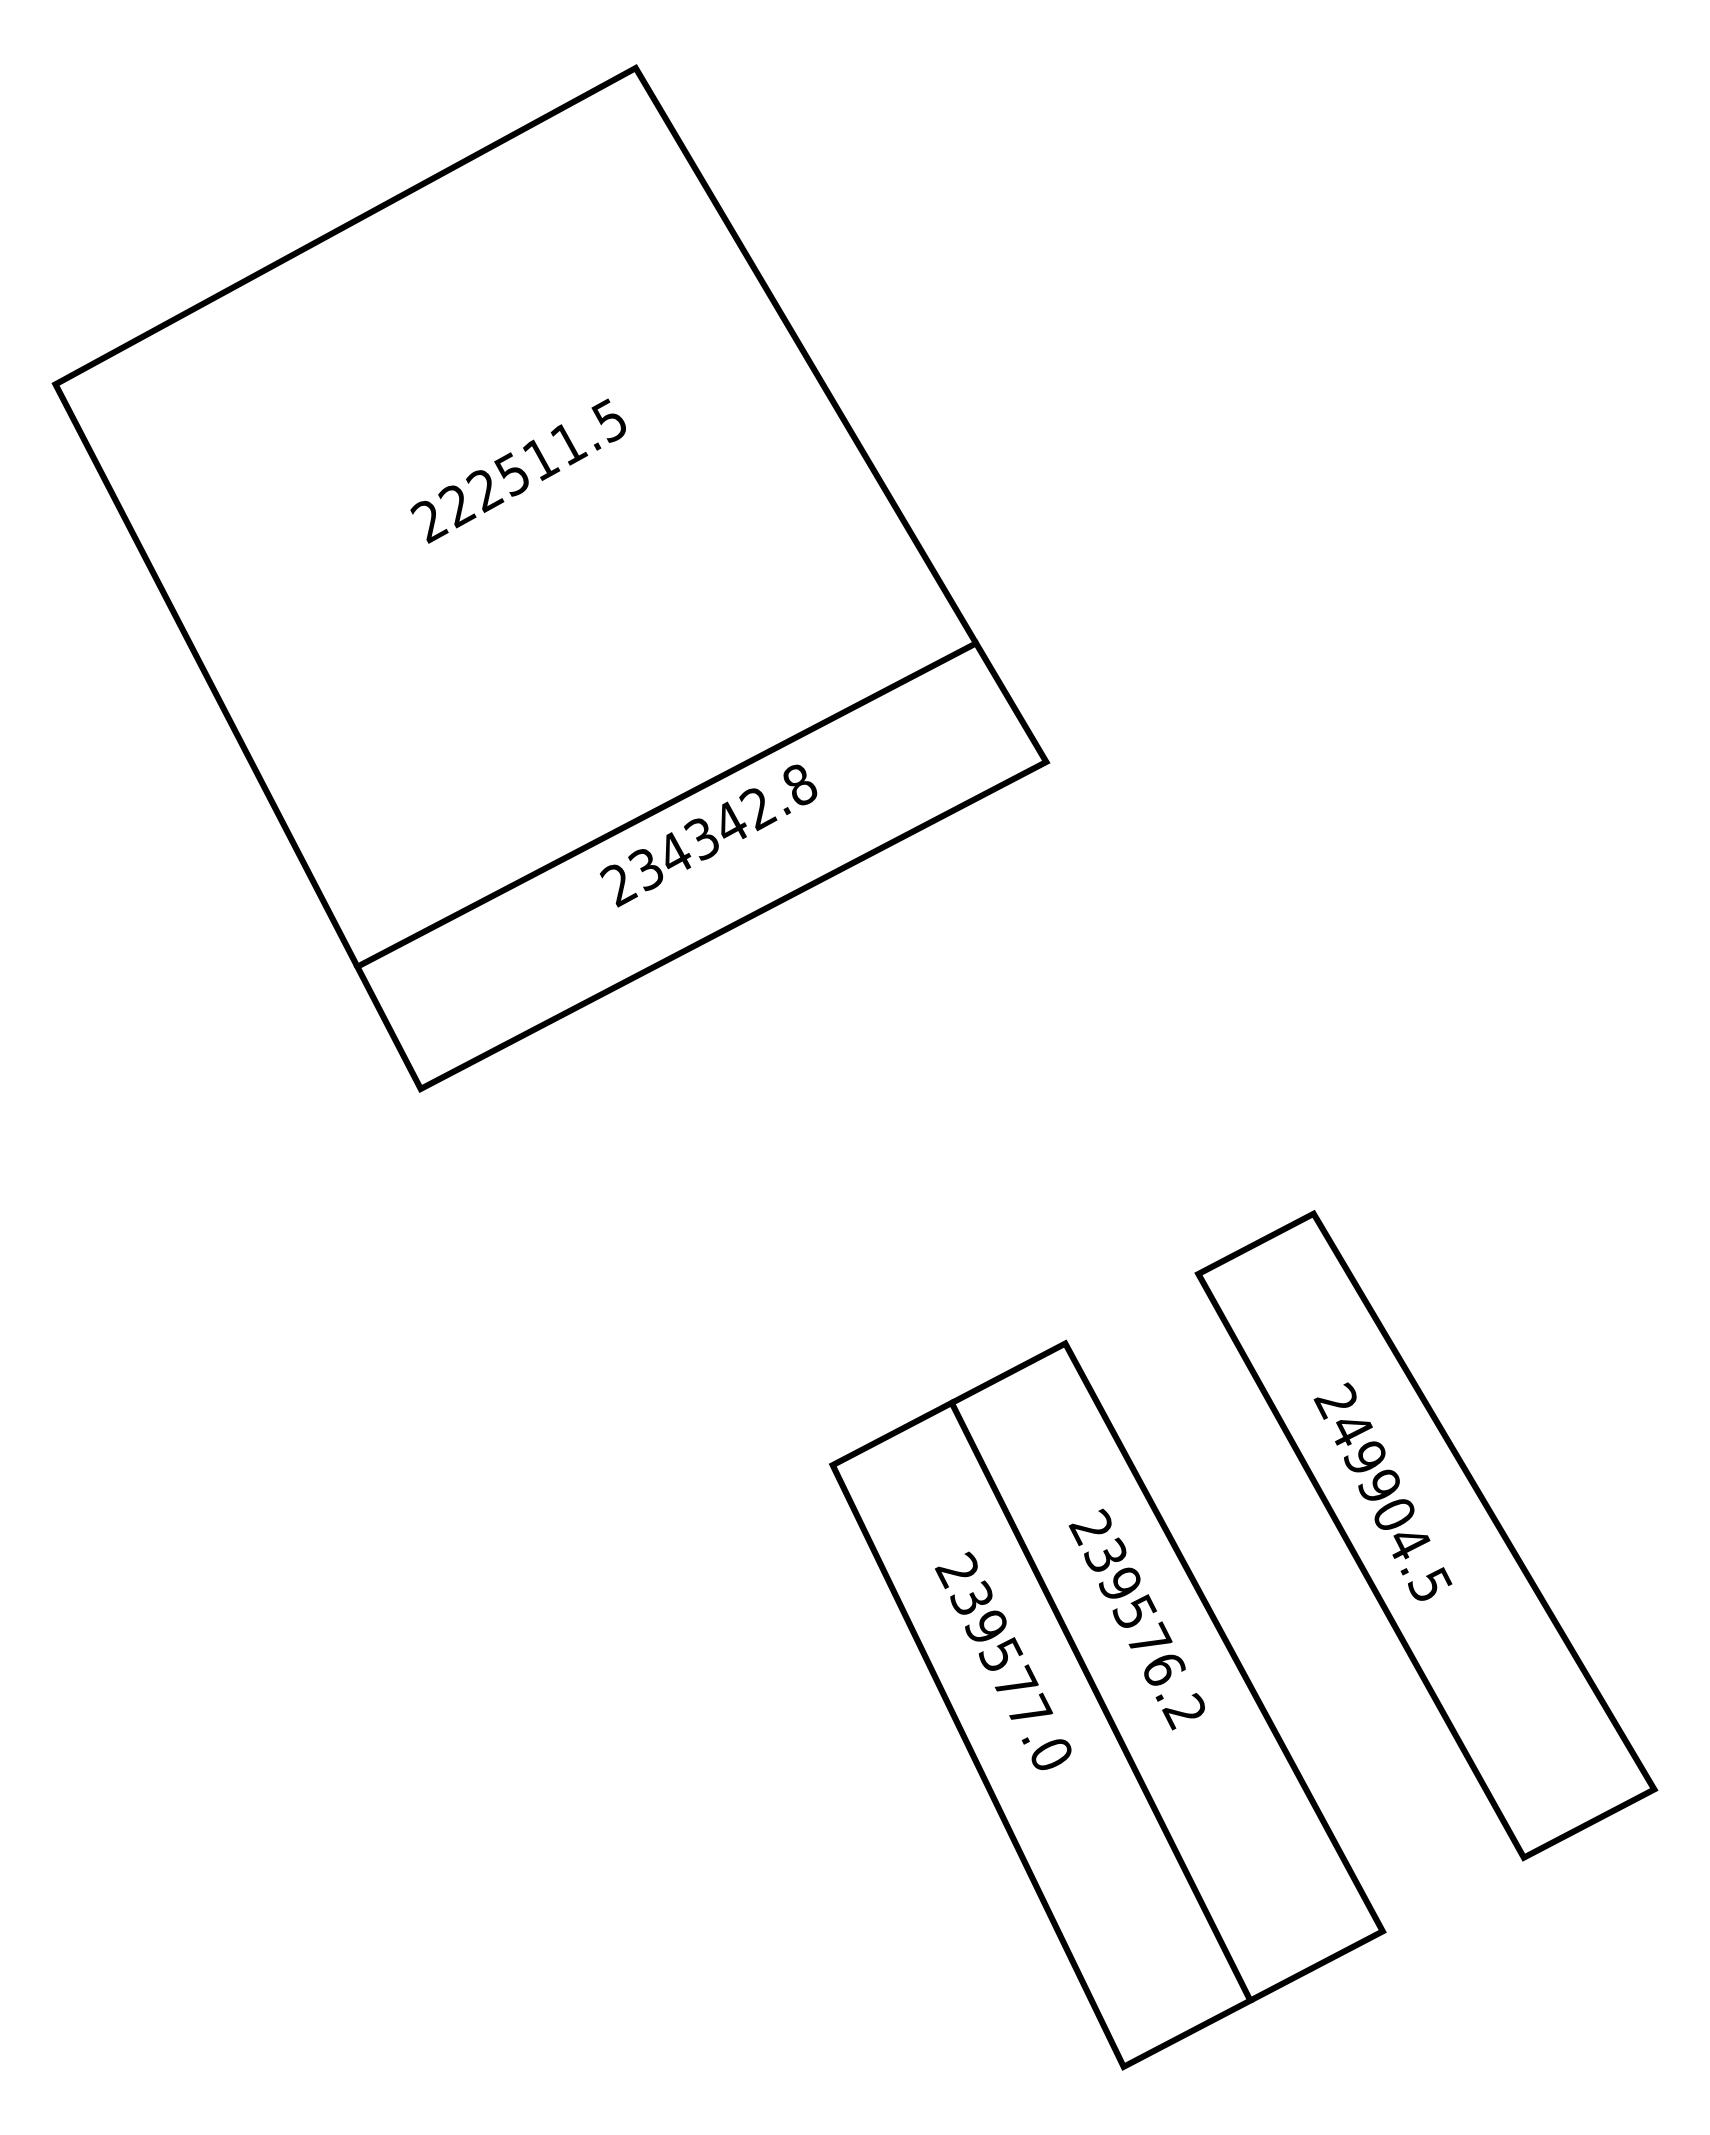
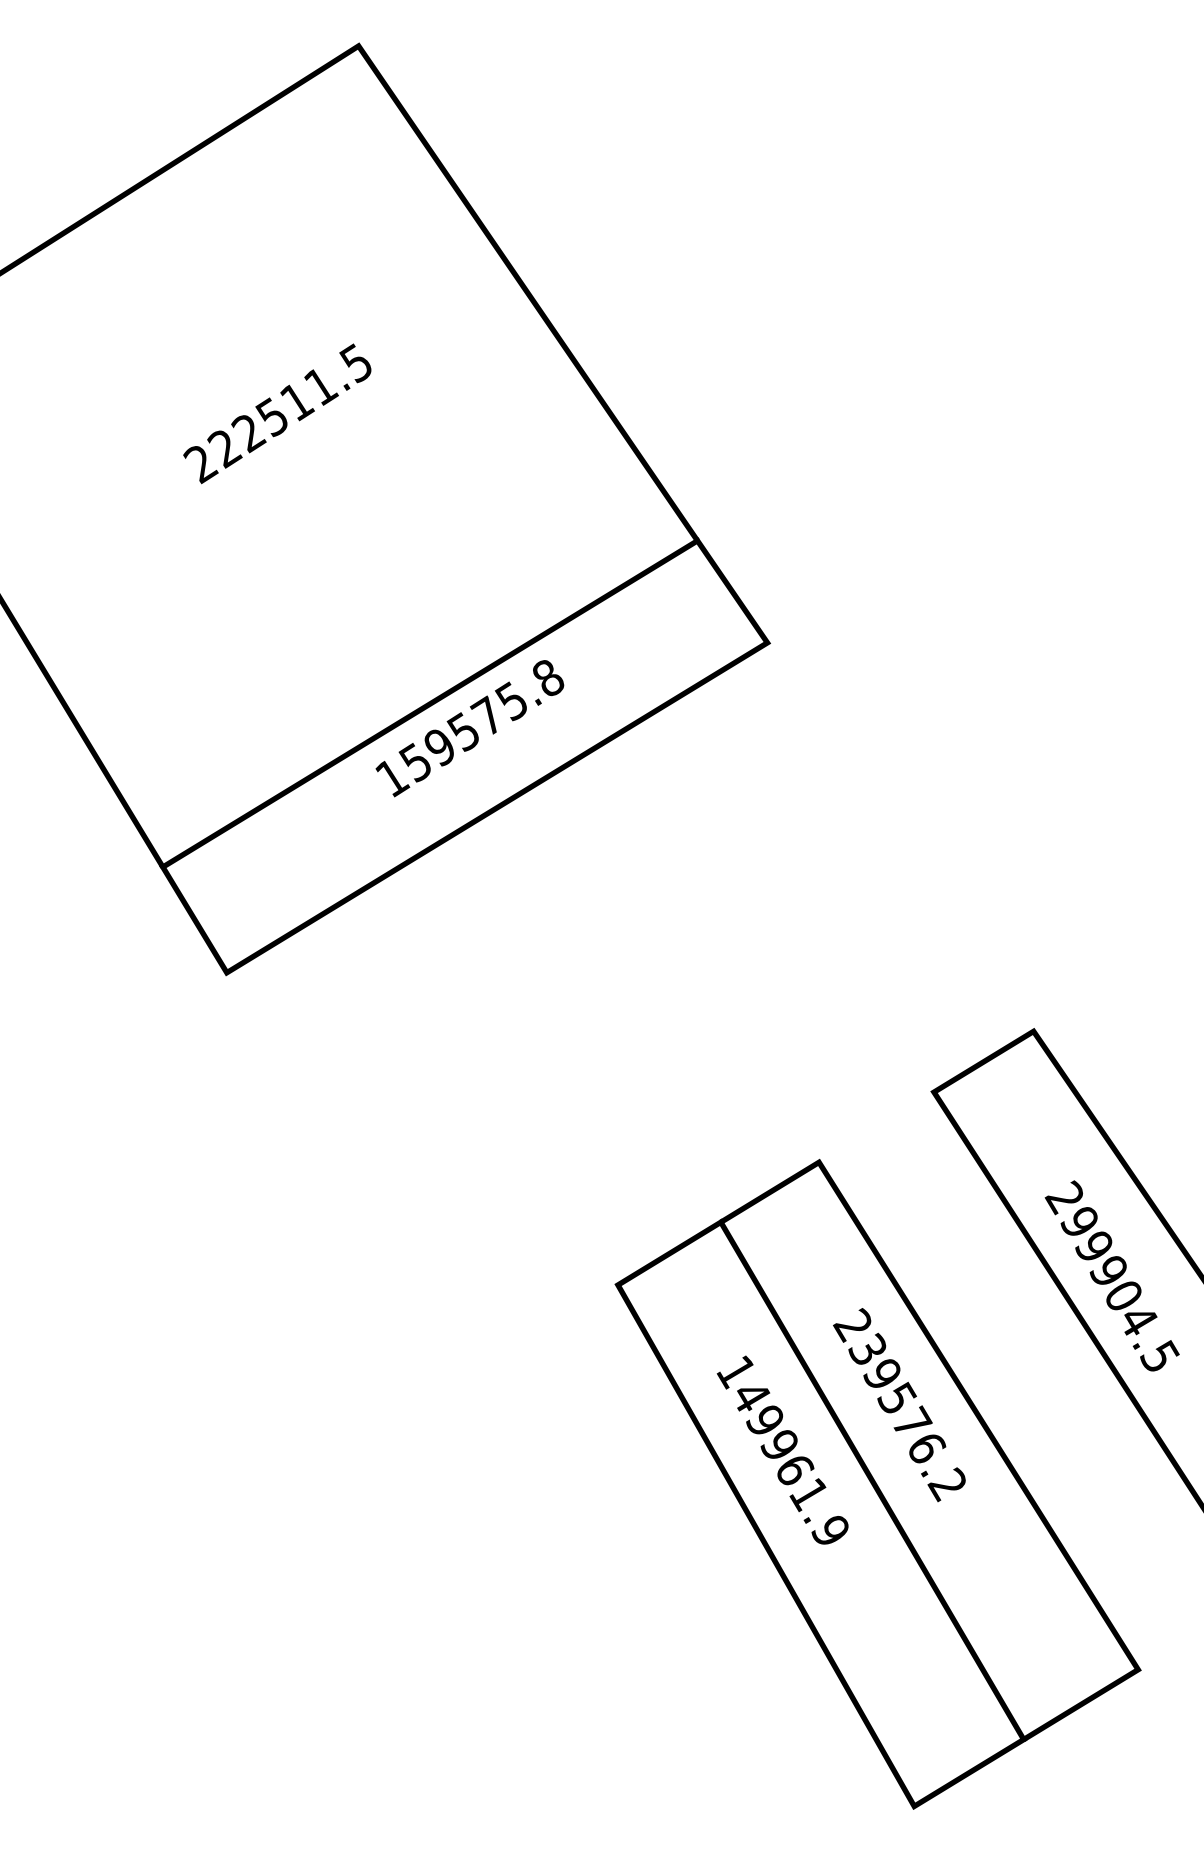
text: (688, 846) -> (452, 739), 234342.8 -> 159575.8
text: (1350, 1429) -> (1079, 1222), 249904.5 -> 299904.5
text: (1002, 1660) -> (781, 1449), 239577.0 -> 149961.9

